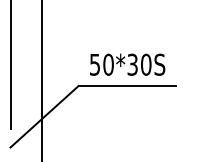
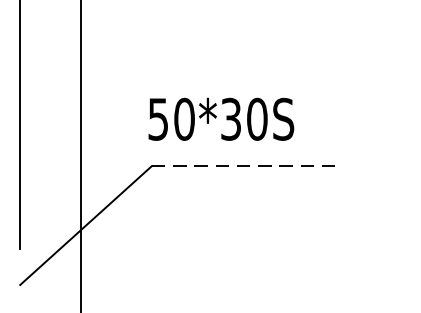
text: (127, 64) -> (221, 118), moved
line: (127, 85) -> (246, 165), solid -> dashed

